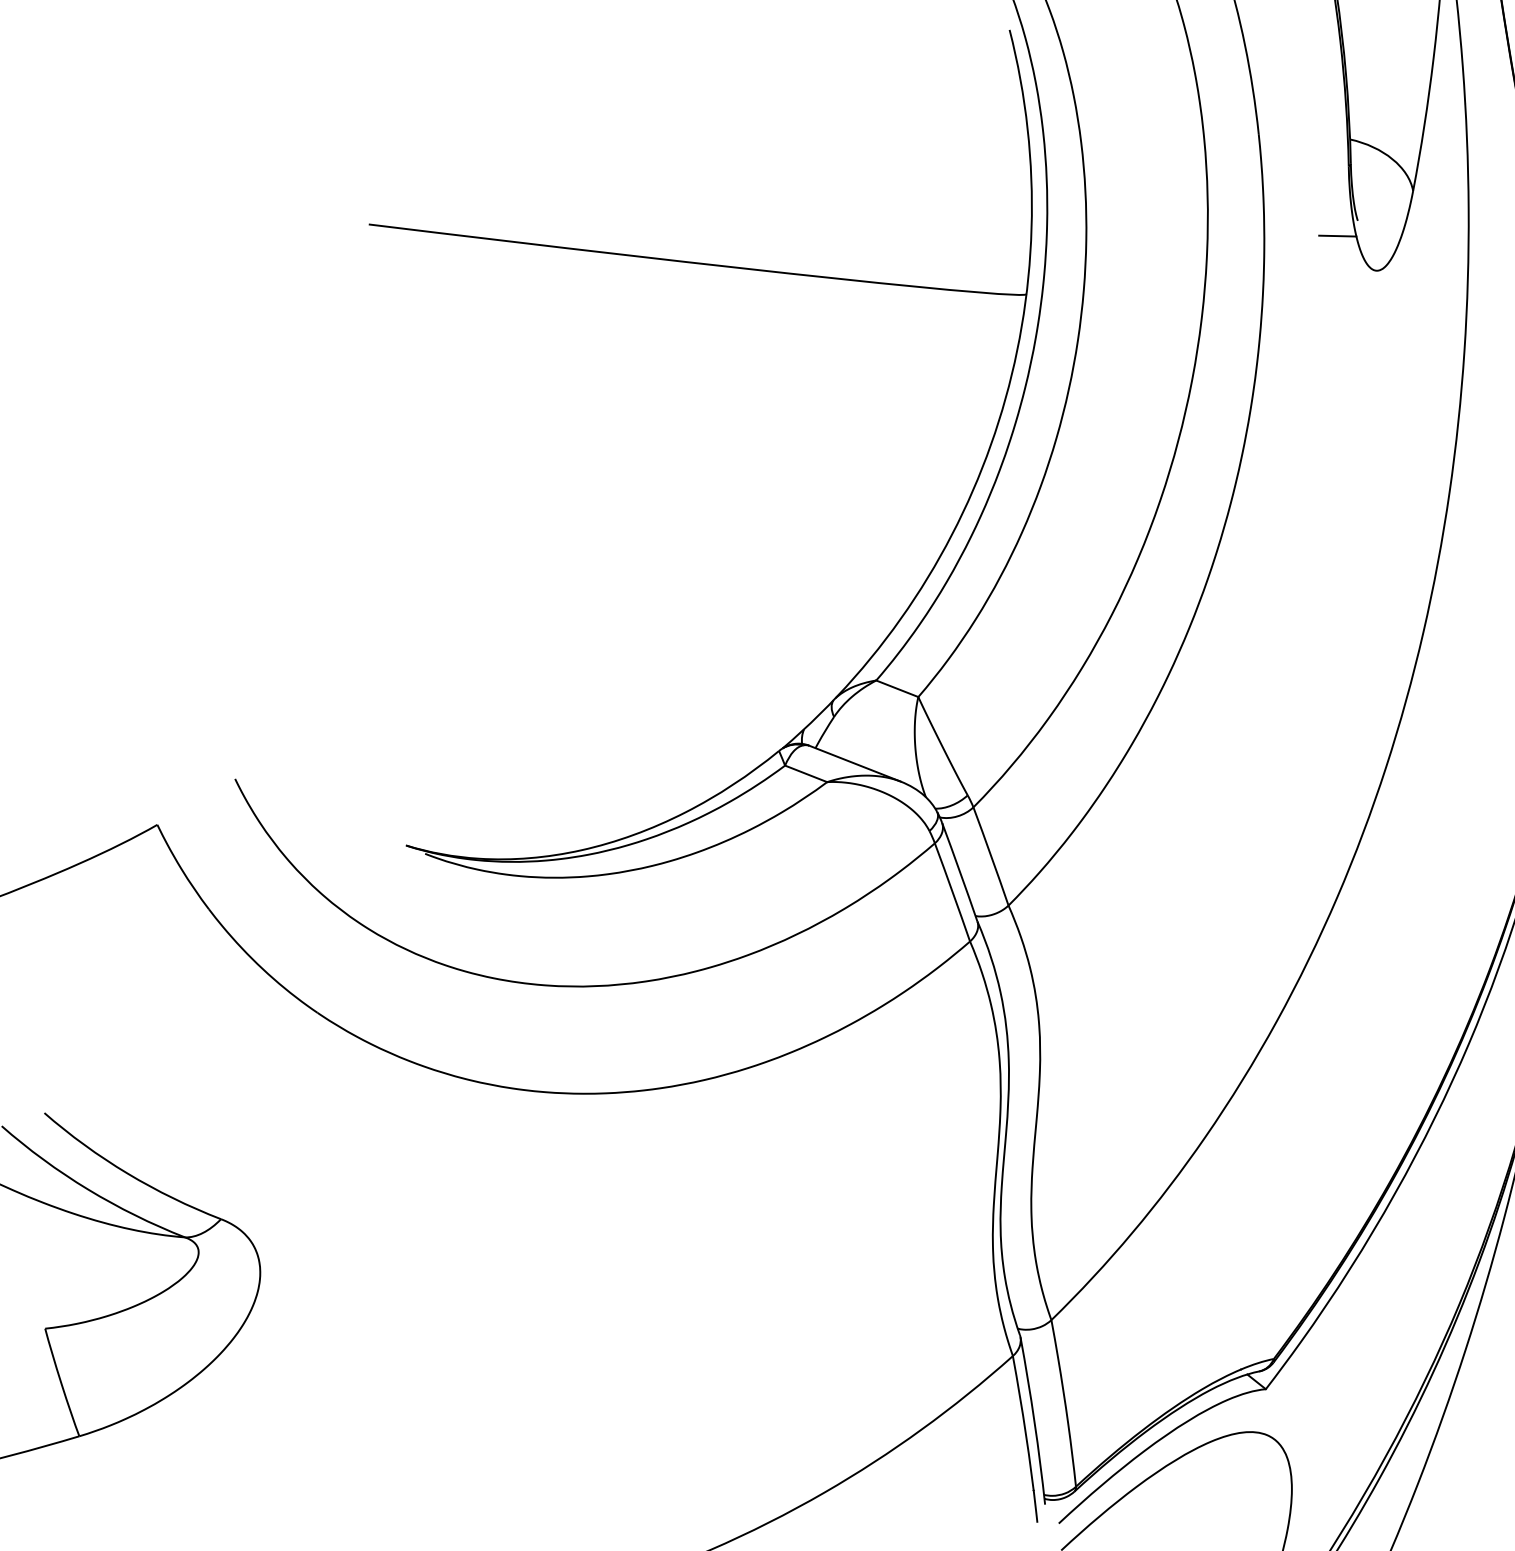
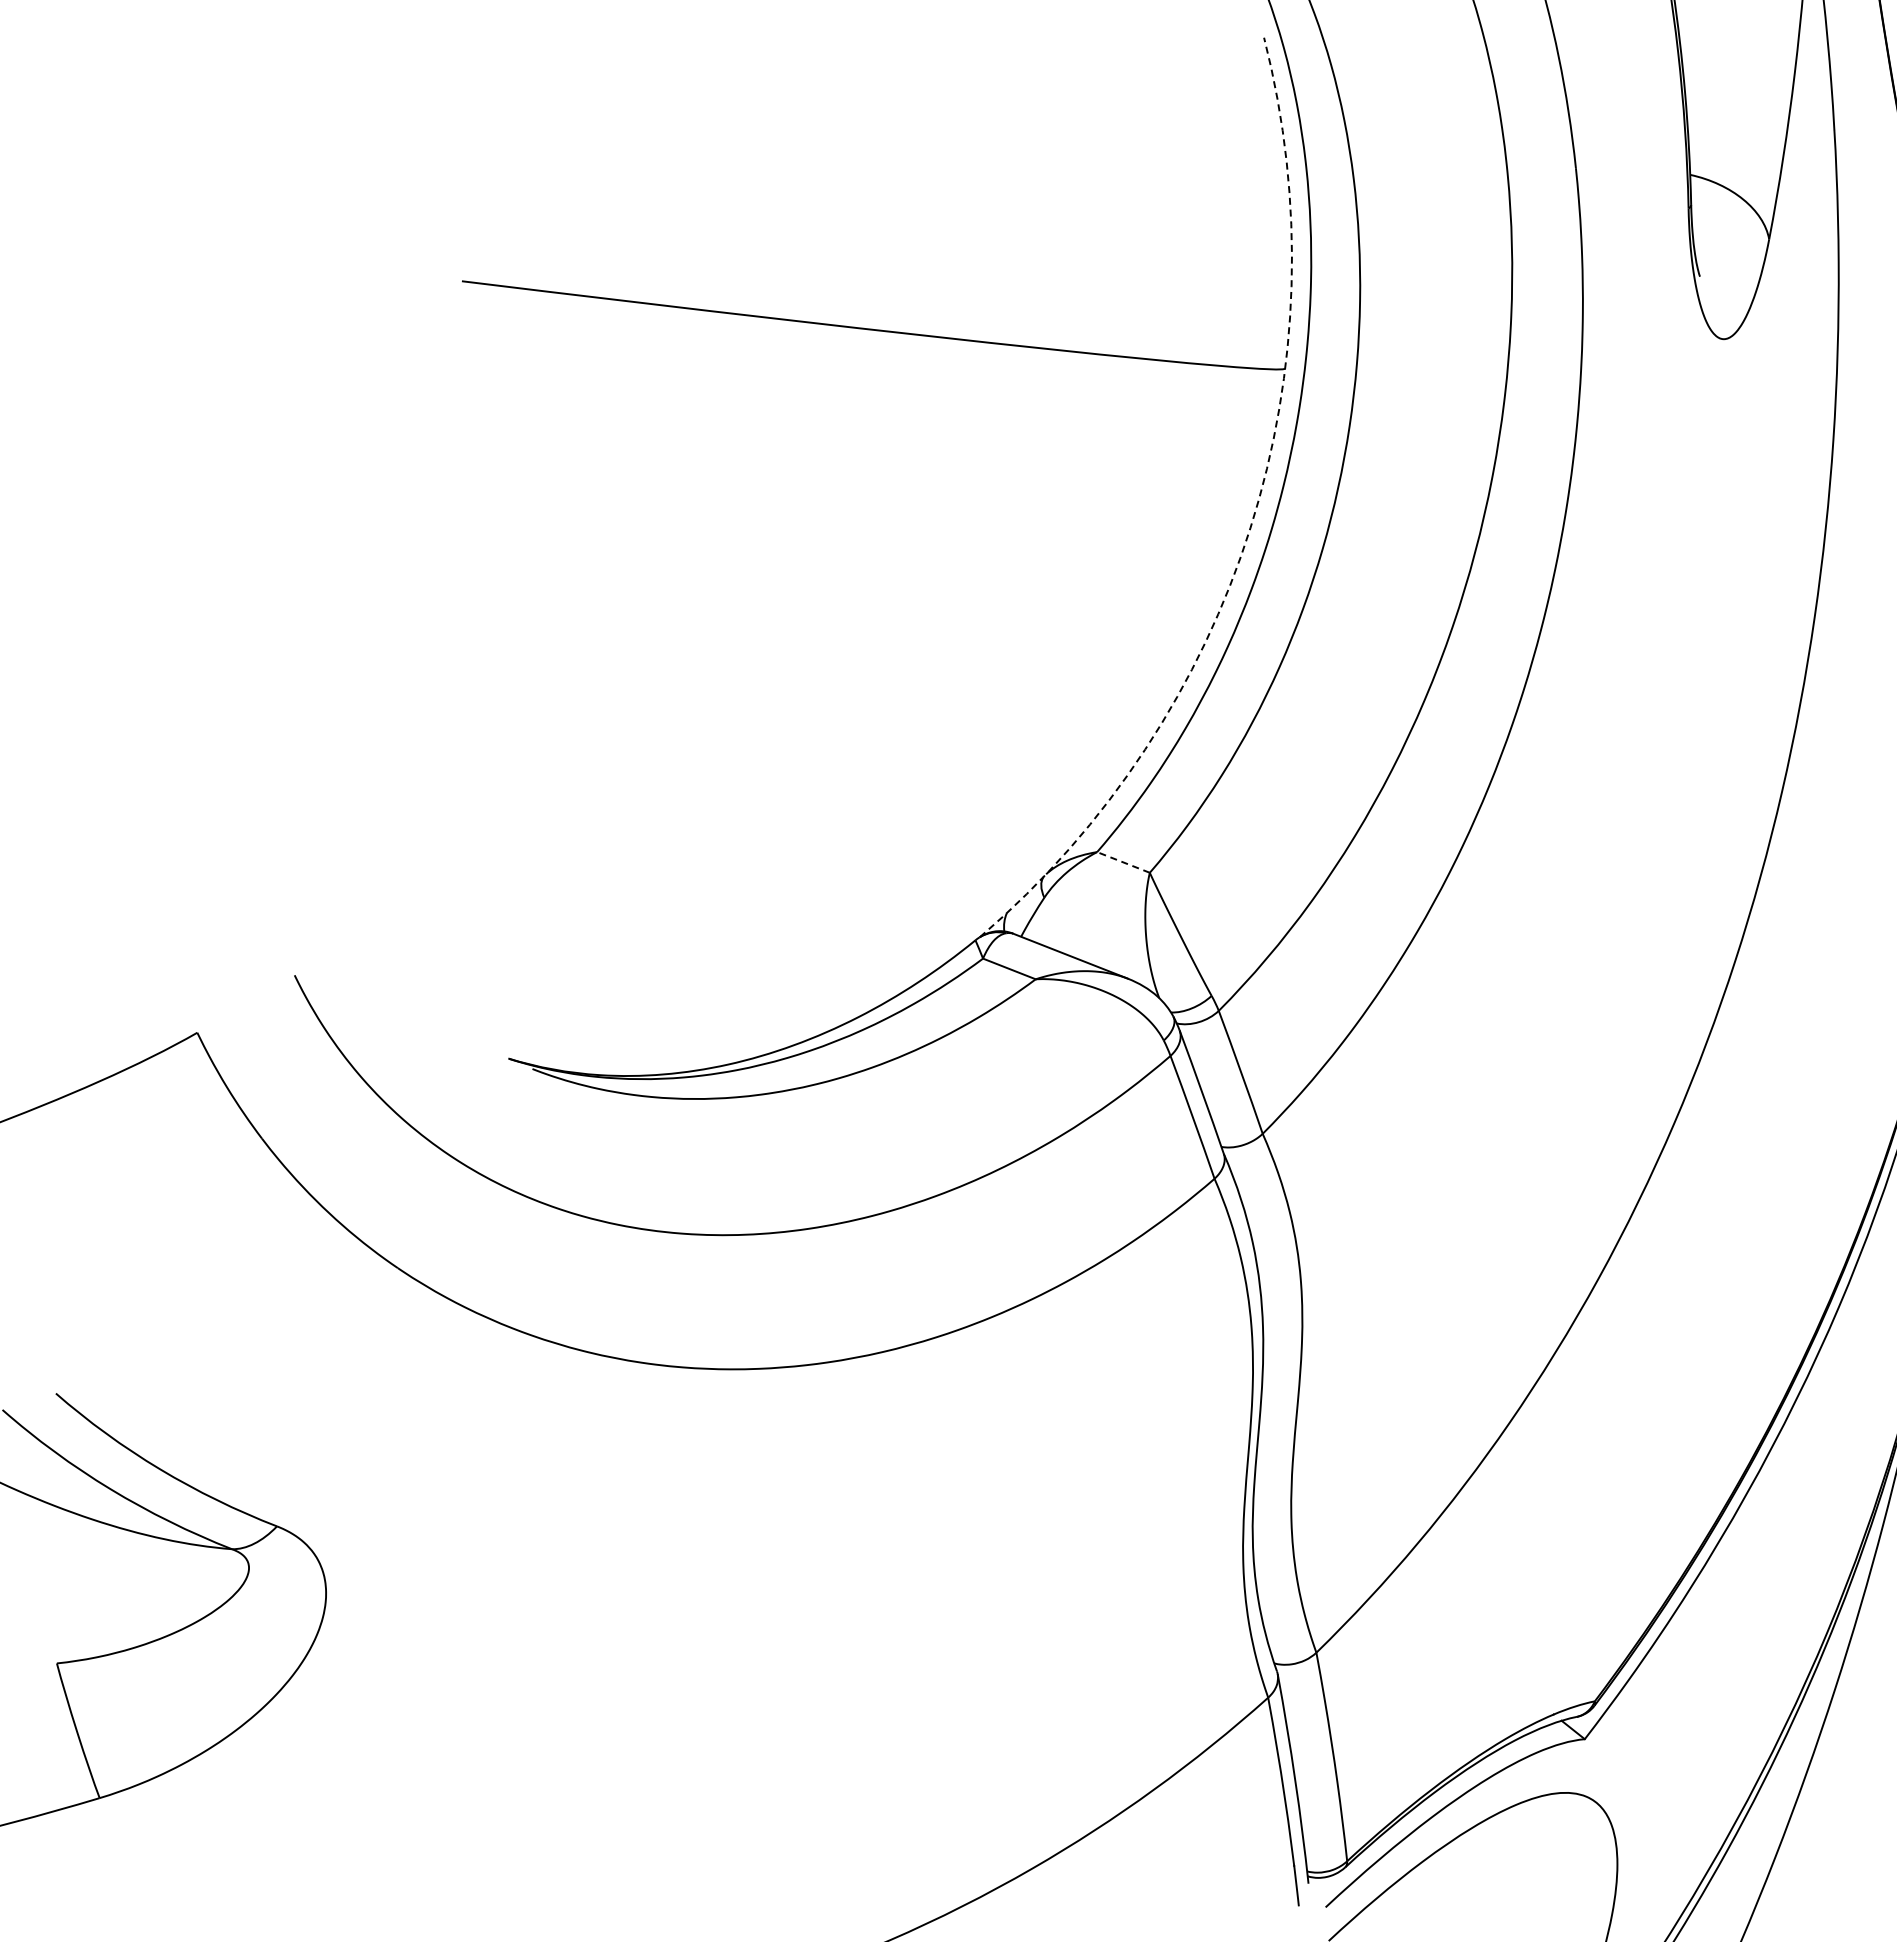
line: (1337, 235) -> (1674, 295), removed
arc: (998, 421) -> (1250, 527), solid -> dashed
line: (897, 688) -> (1123, 862), solid -> dashed

